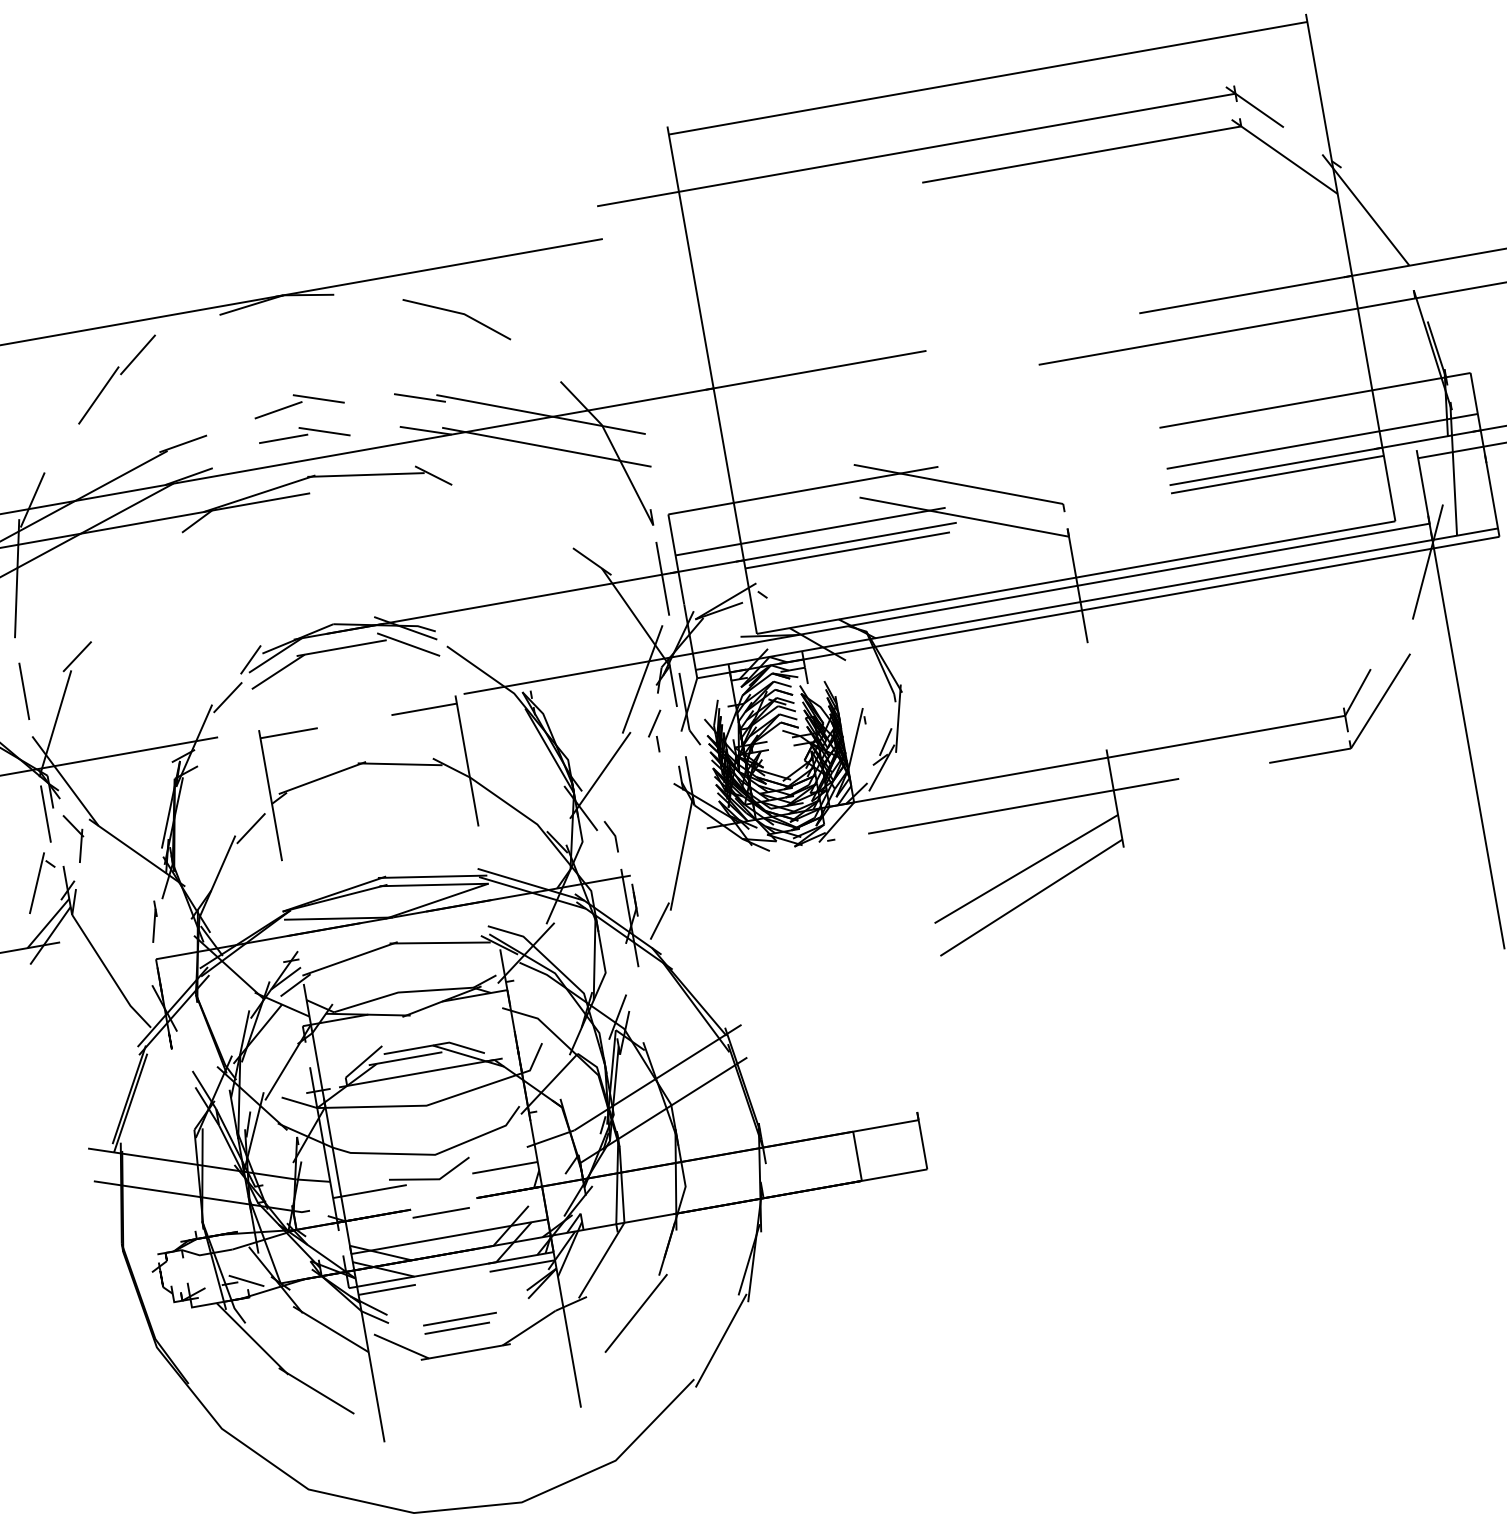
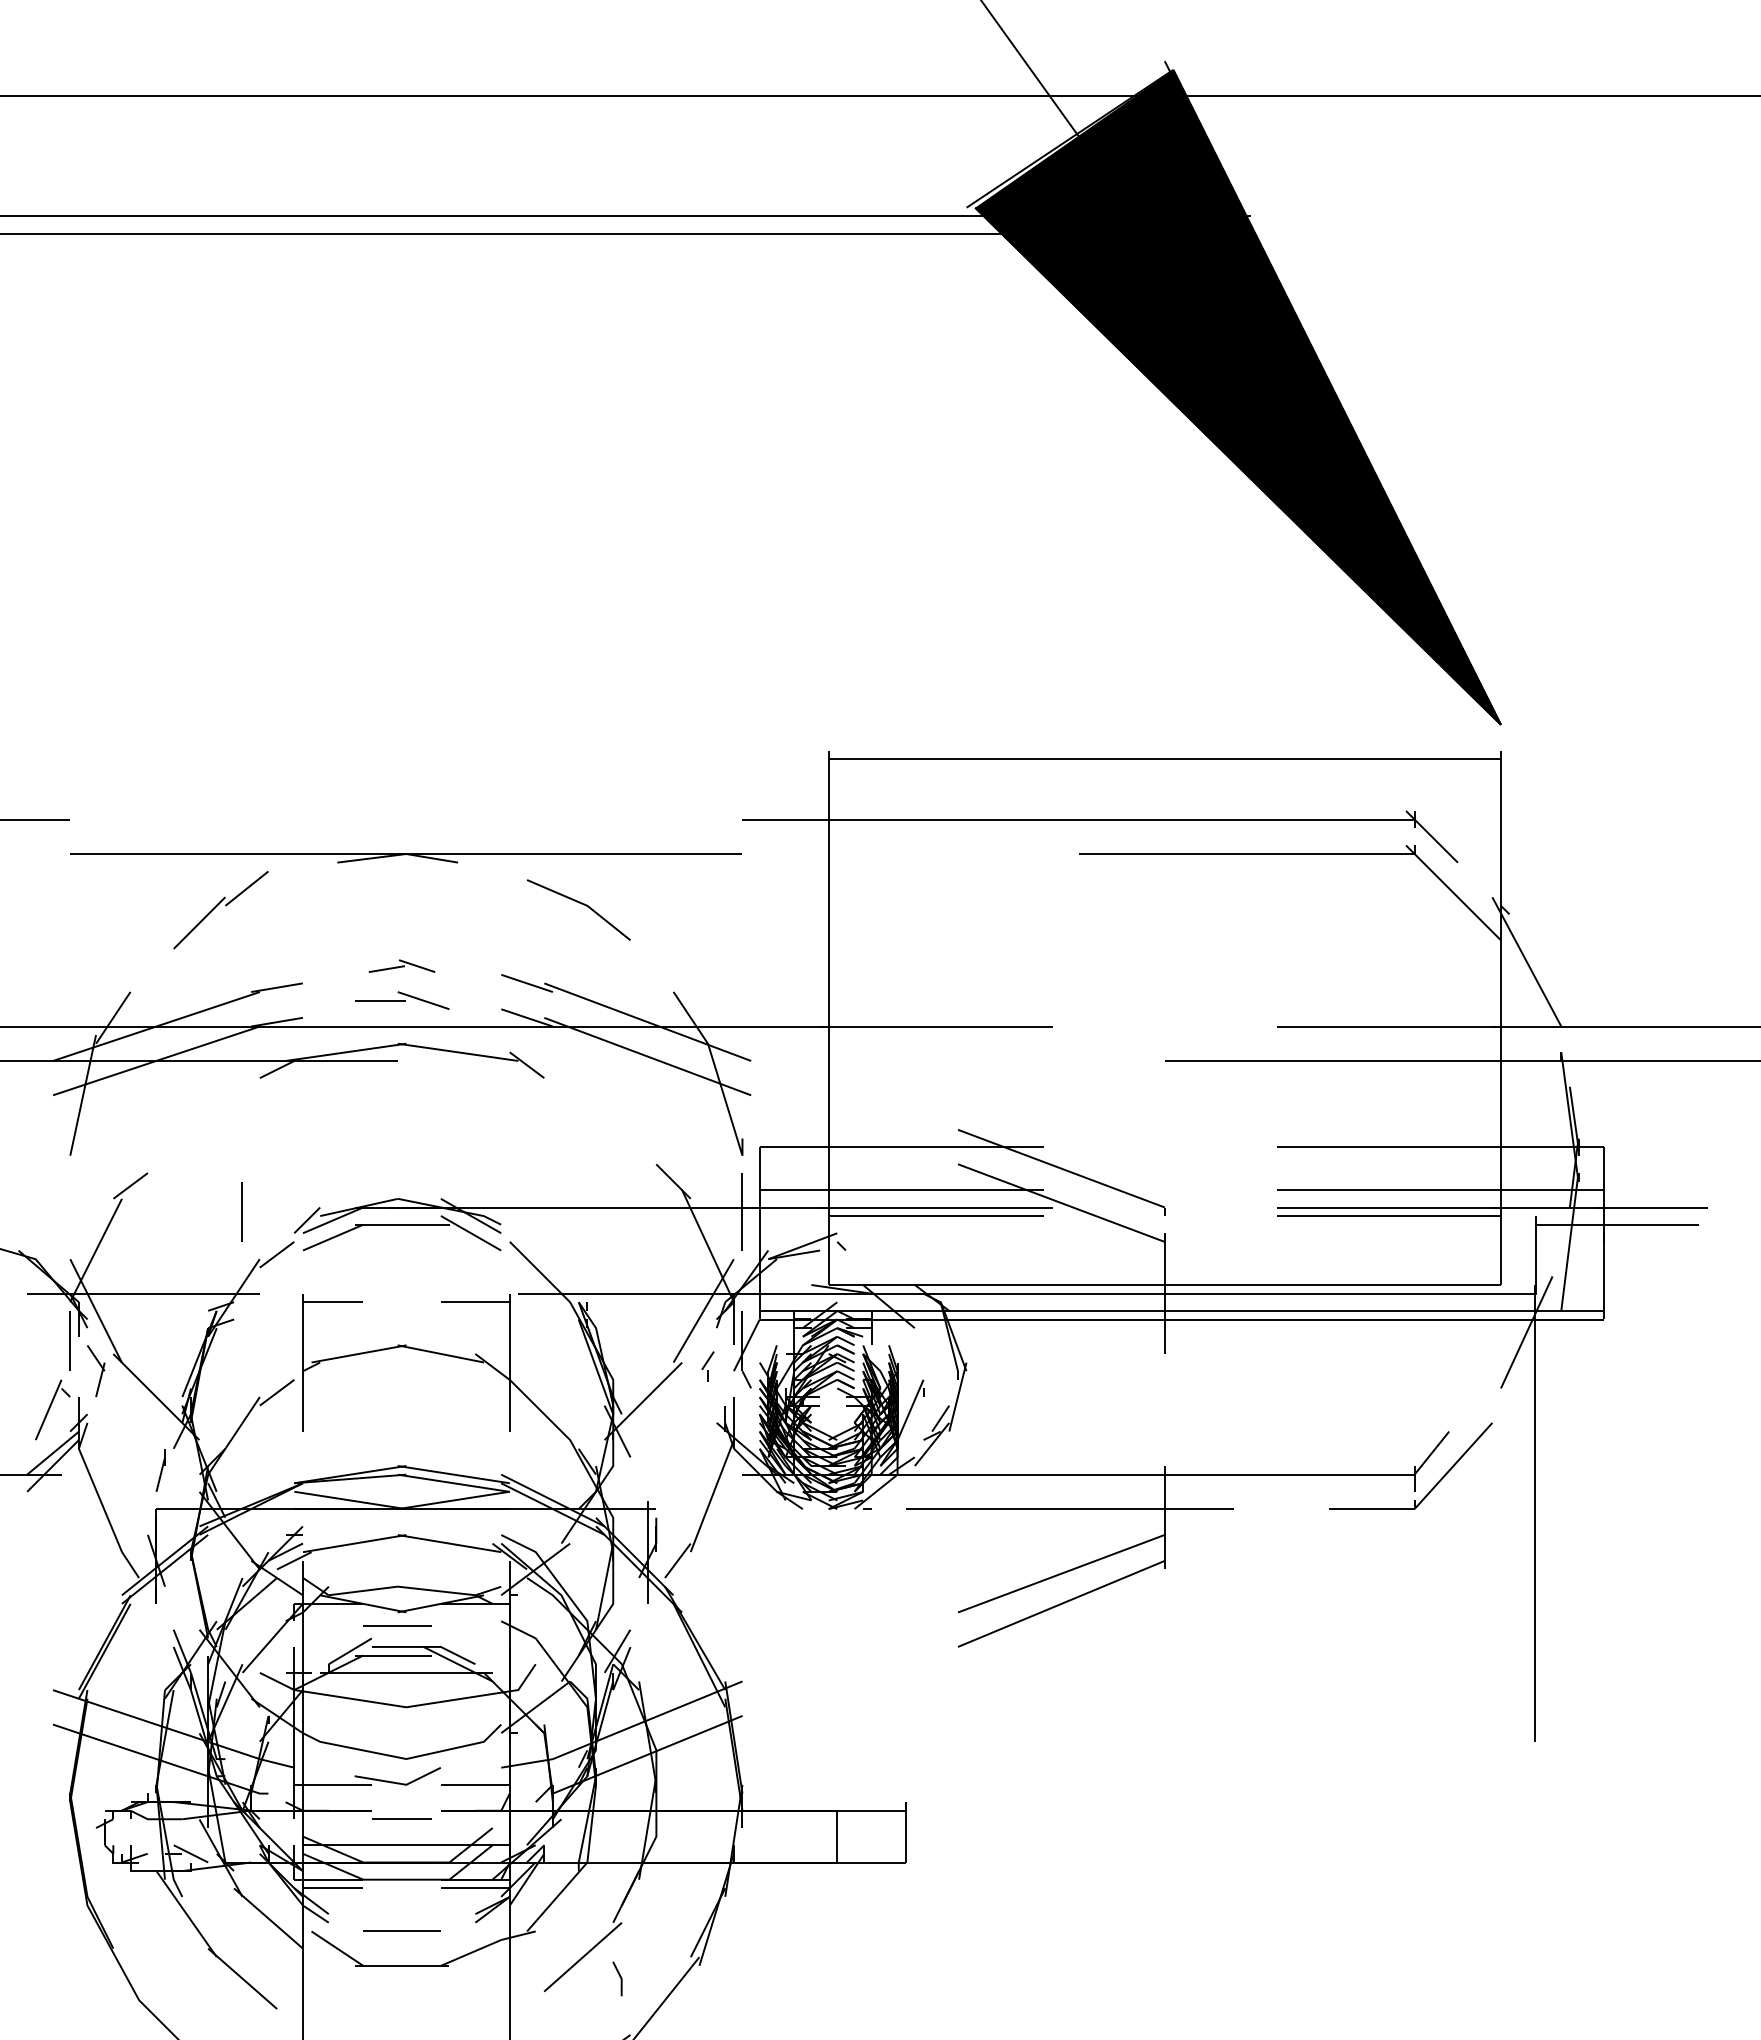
part: (297, 401) -> (401, 965), size x0.7
line: (23, 691) -> (241, 1211), moved
part: (655, 731) -> (707, 1366), size x0.7
line: (613, 835) -> (619, 1977), moved
line: (457, 1327) -> (397, 1625), moved

